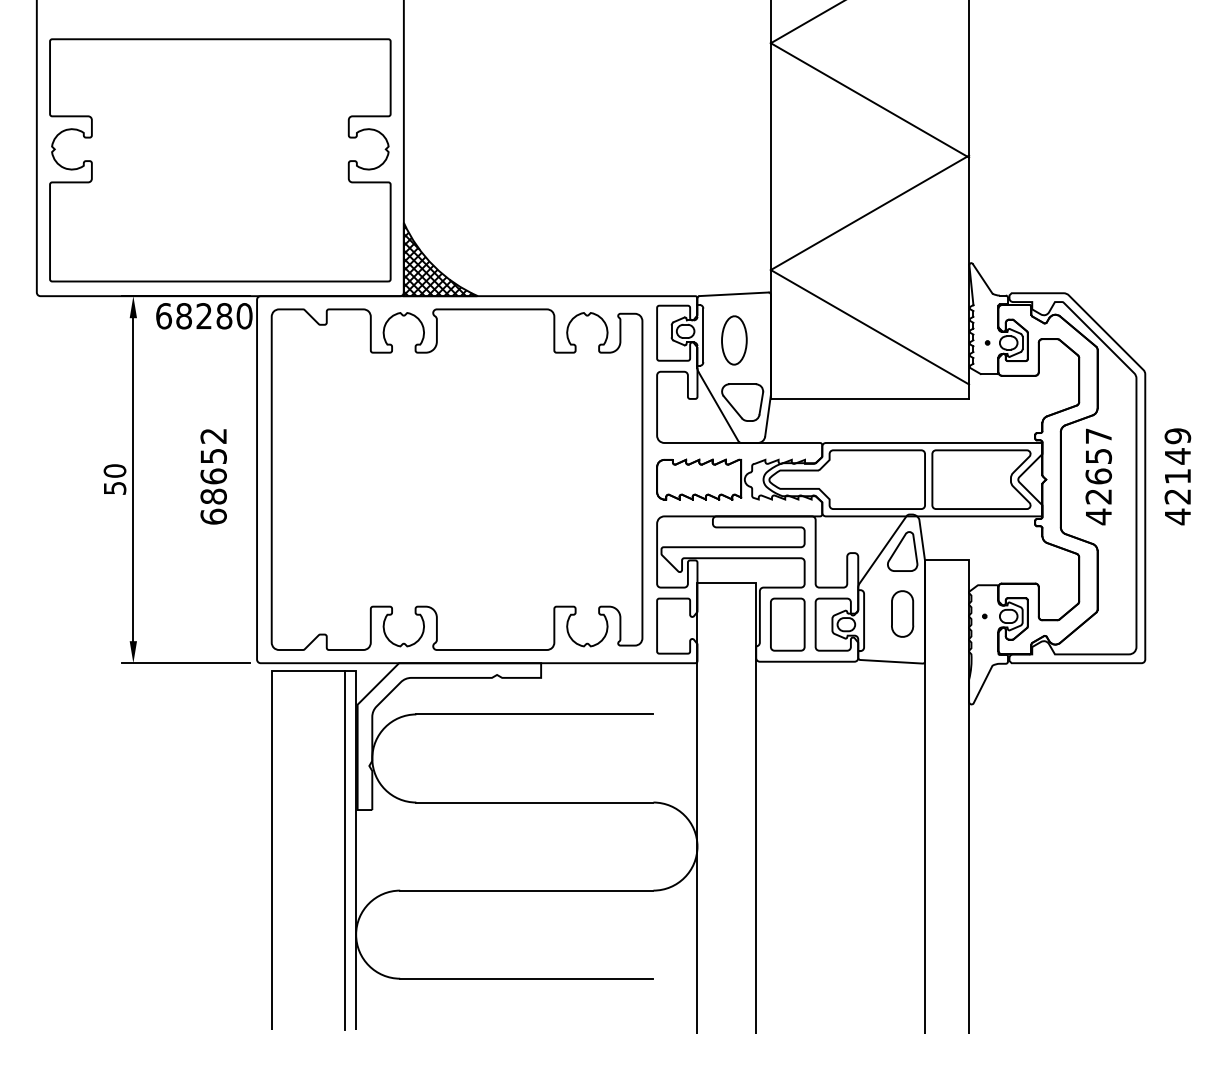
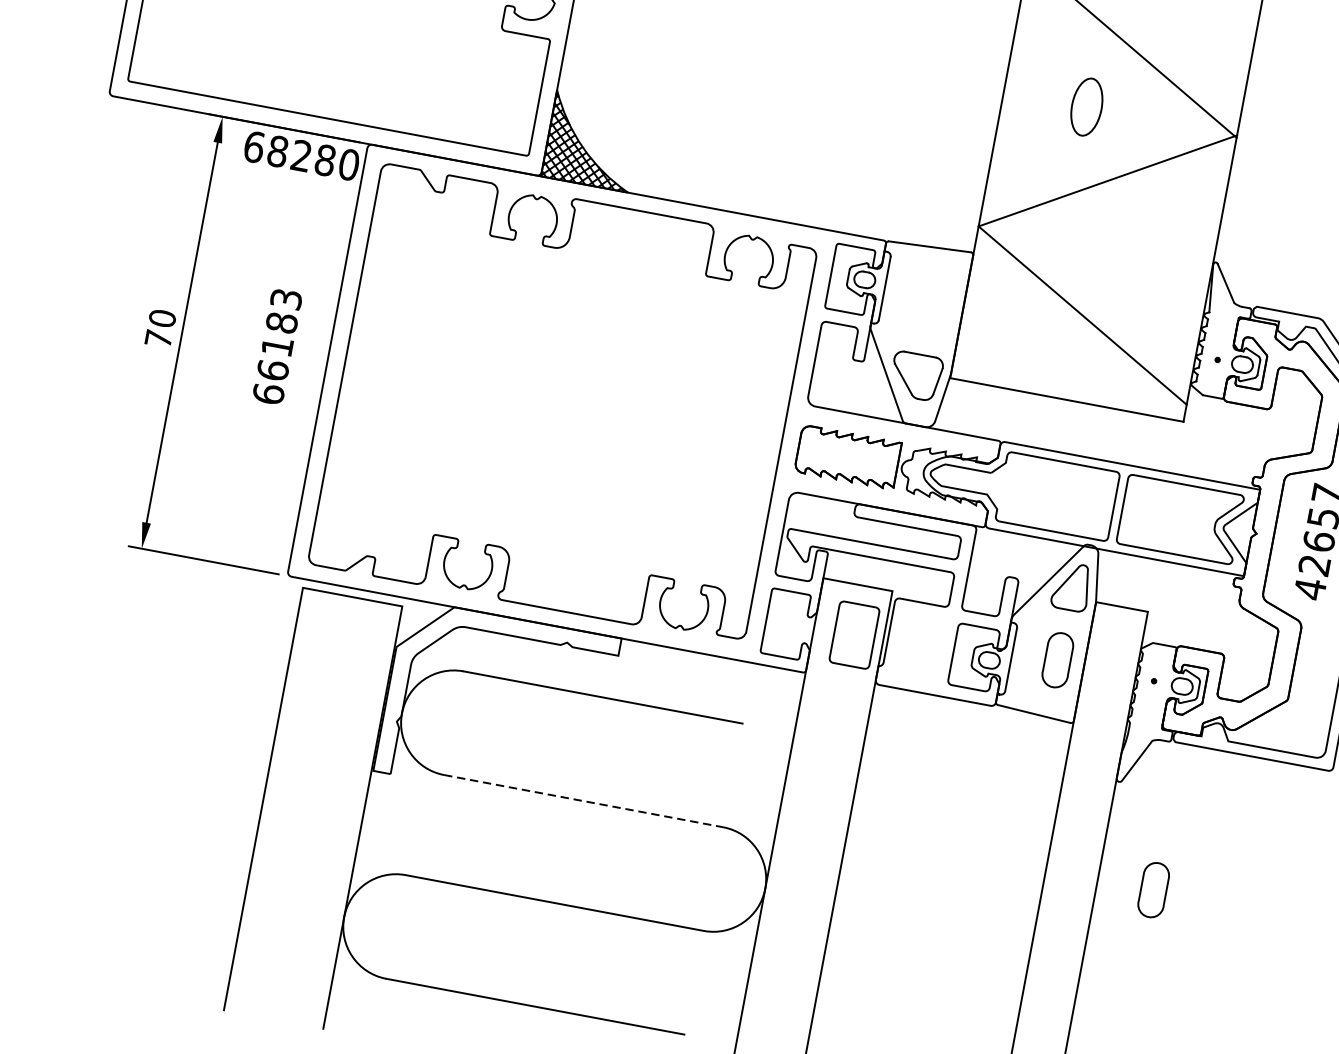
part: (734, 340) -> (1086, 107), moved
text: (213, 466) -> (279, 334), 68652 -> 66183
text: (115, 488) -> (159, 339), 50 -> 70
part: (787, 624) -> (854, 634), moved
part: (1016, 787) -> (1153, 889), added
line: (534, 802) -> (583, 801), solid -> dashed
line: (345, 850) -> (350, 815), removed

